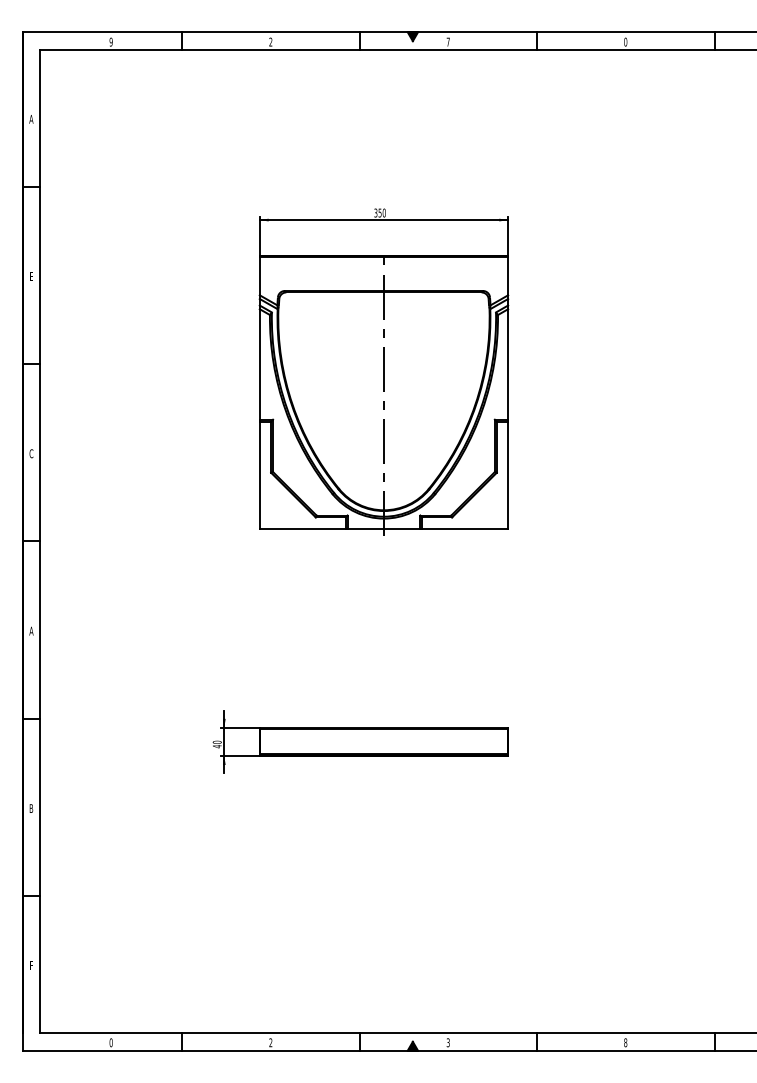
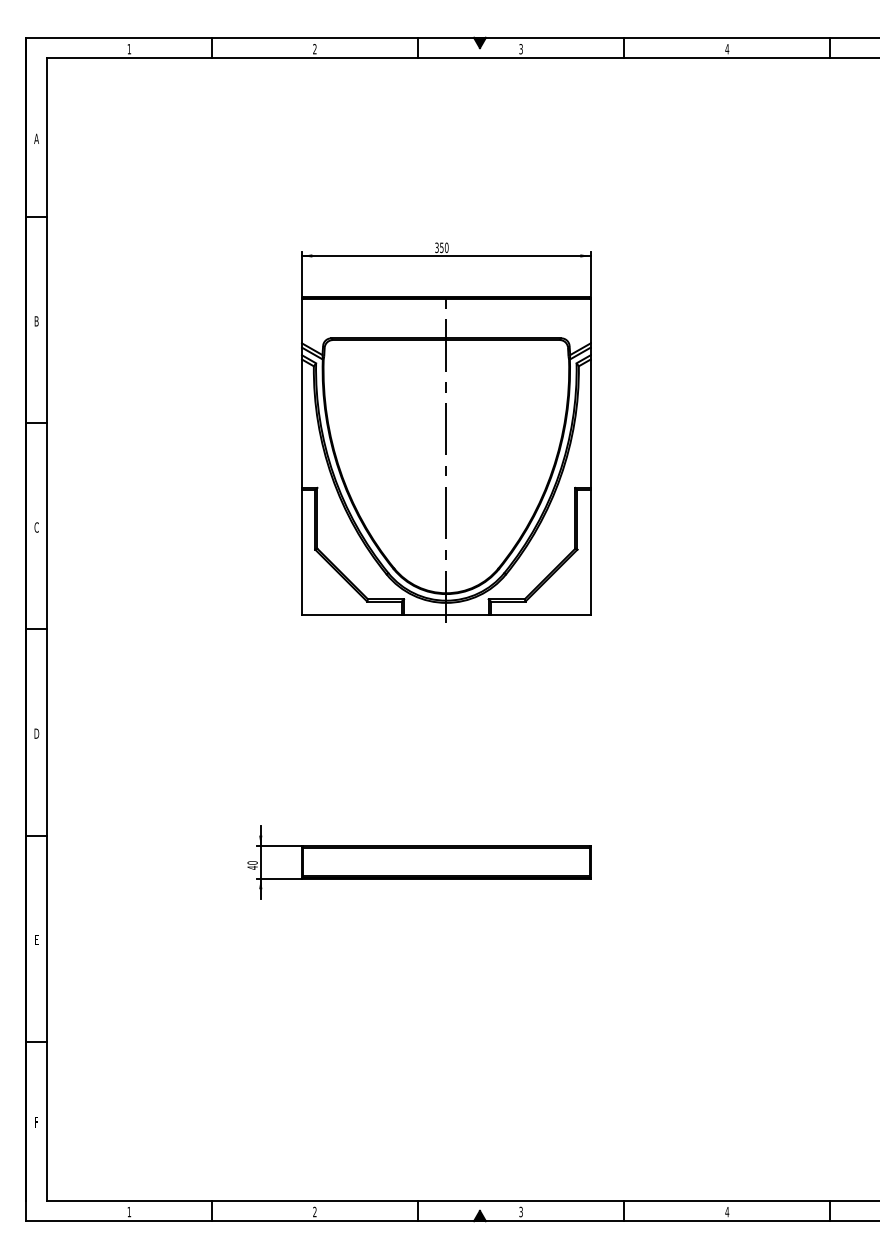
text: (111, 42) -> (129, 49), 9 -> 1
text: (447, 42) -> (520, 49), 7 -> 3
text: (625, 42) -> (727, 49), 0 -> 4
text: (31, 276) -> (36, 321), E -> B
text: (31, 630) -> (36, 733), A -> D
text: (31, 808) -> (36, 939), B -> E
text: (111, 1042) -> (129, 1211), 0 -> 1
text: (625, 1042) -> (727, 1211), 8 -> 4

